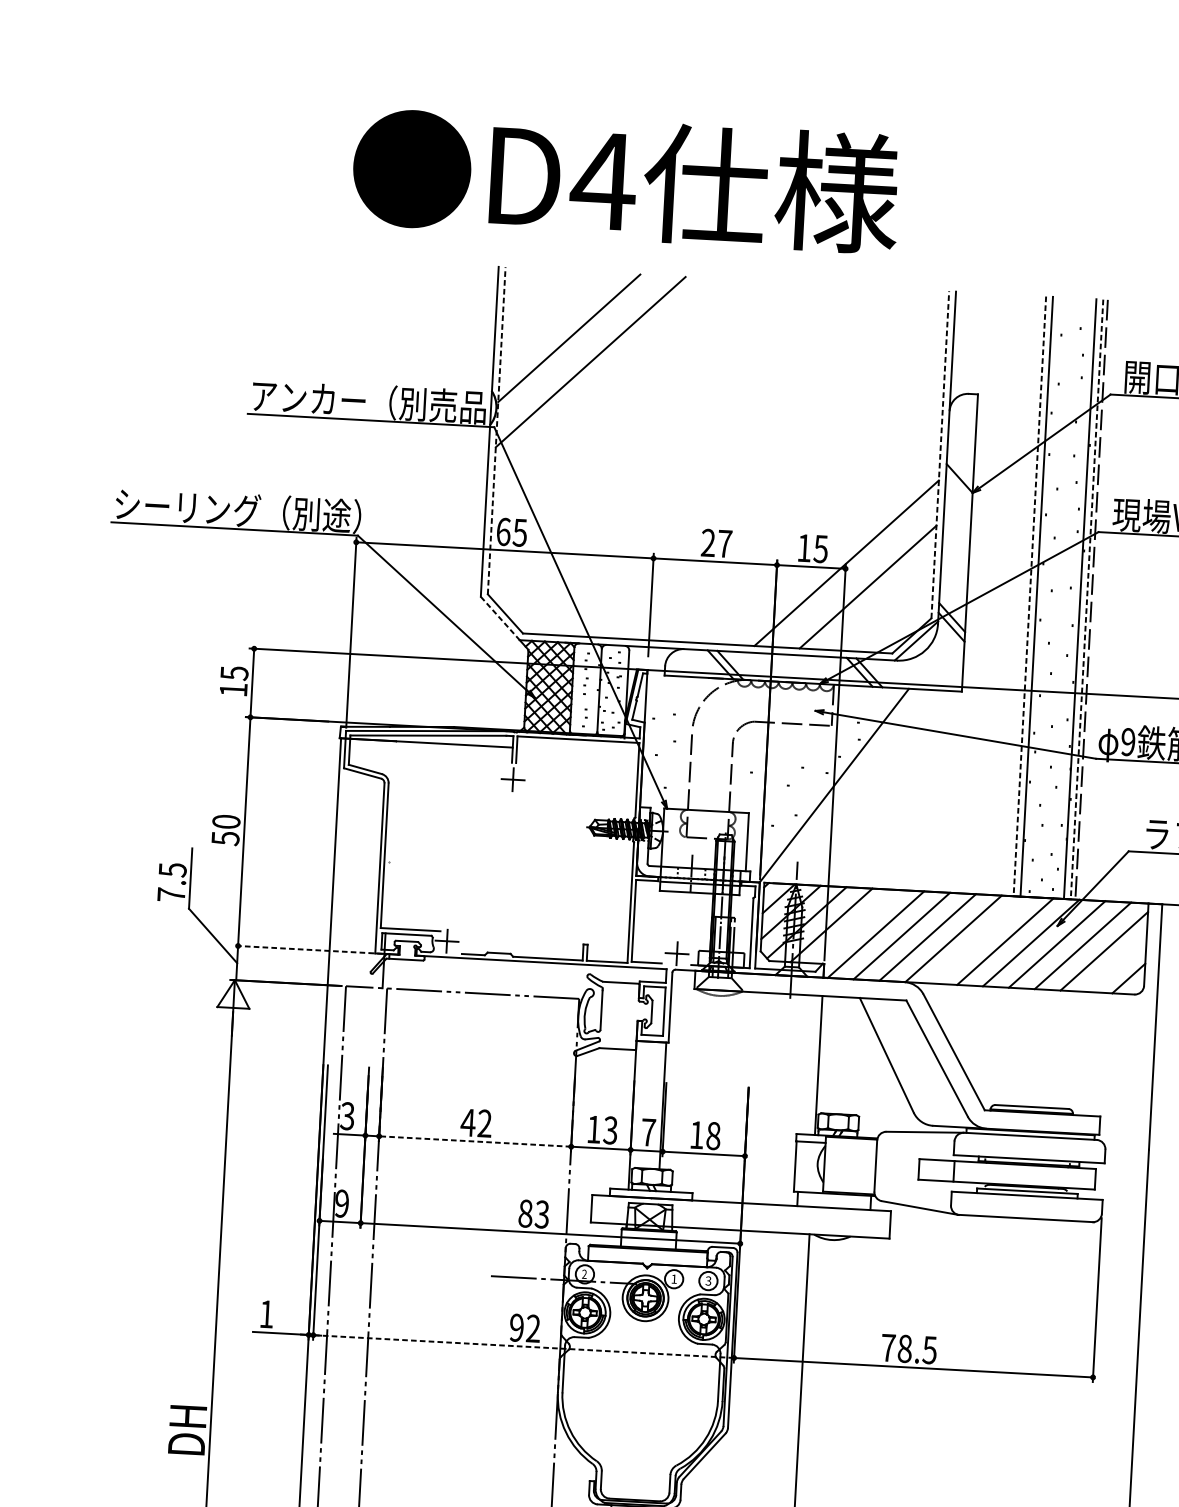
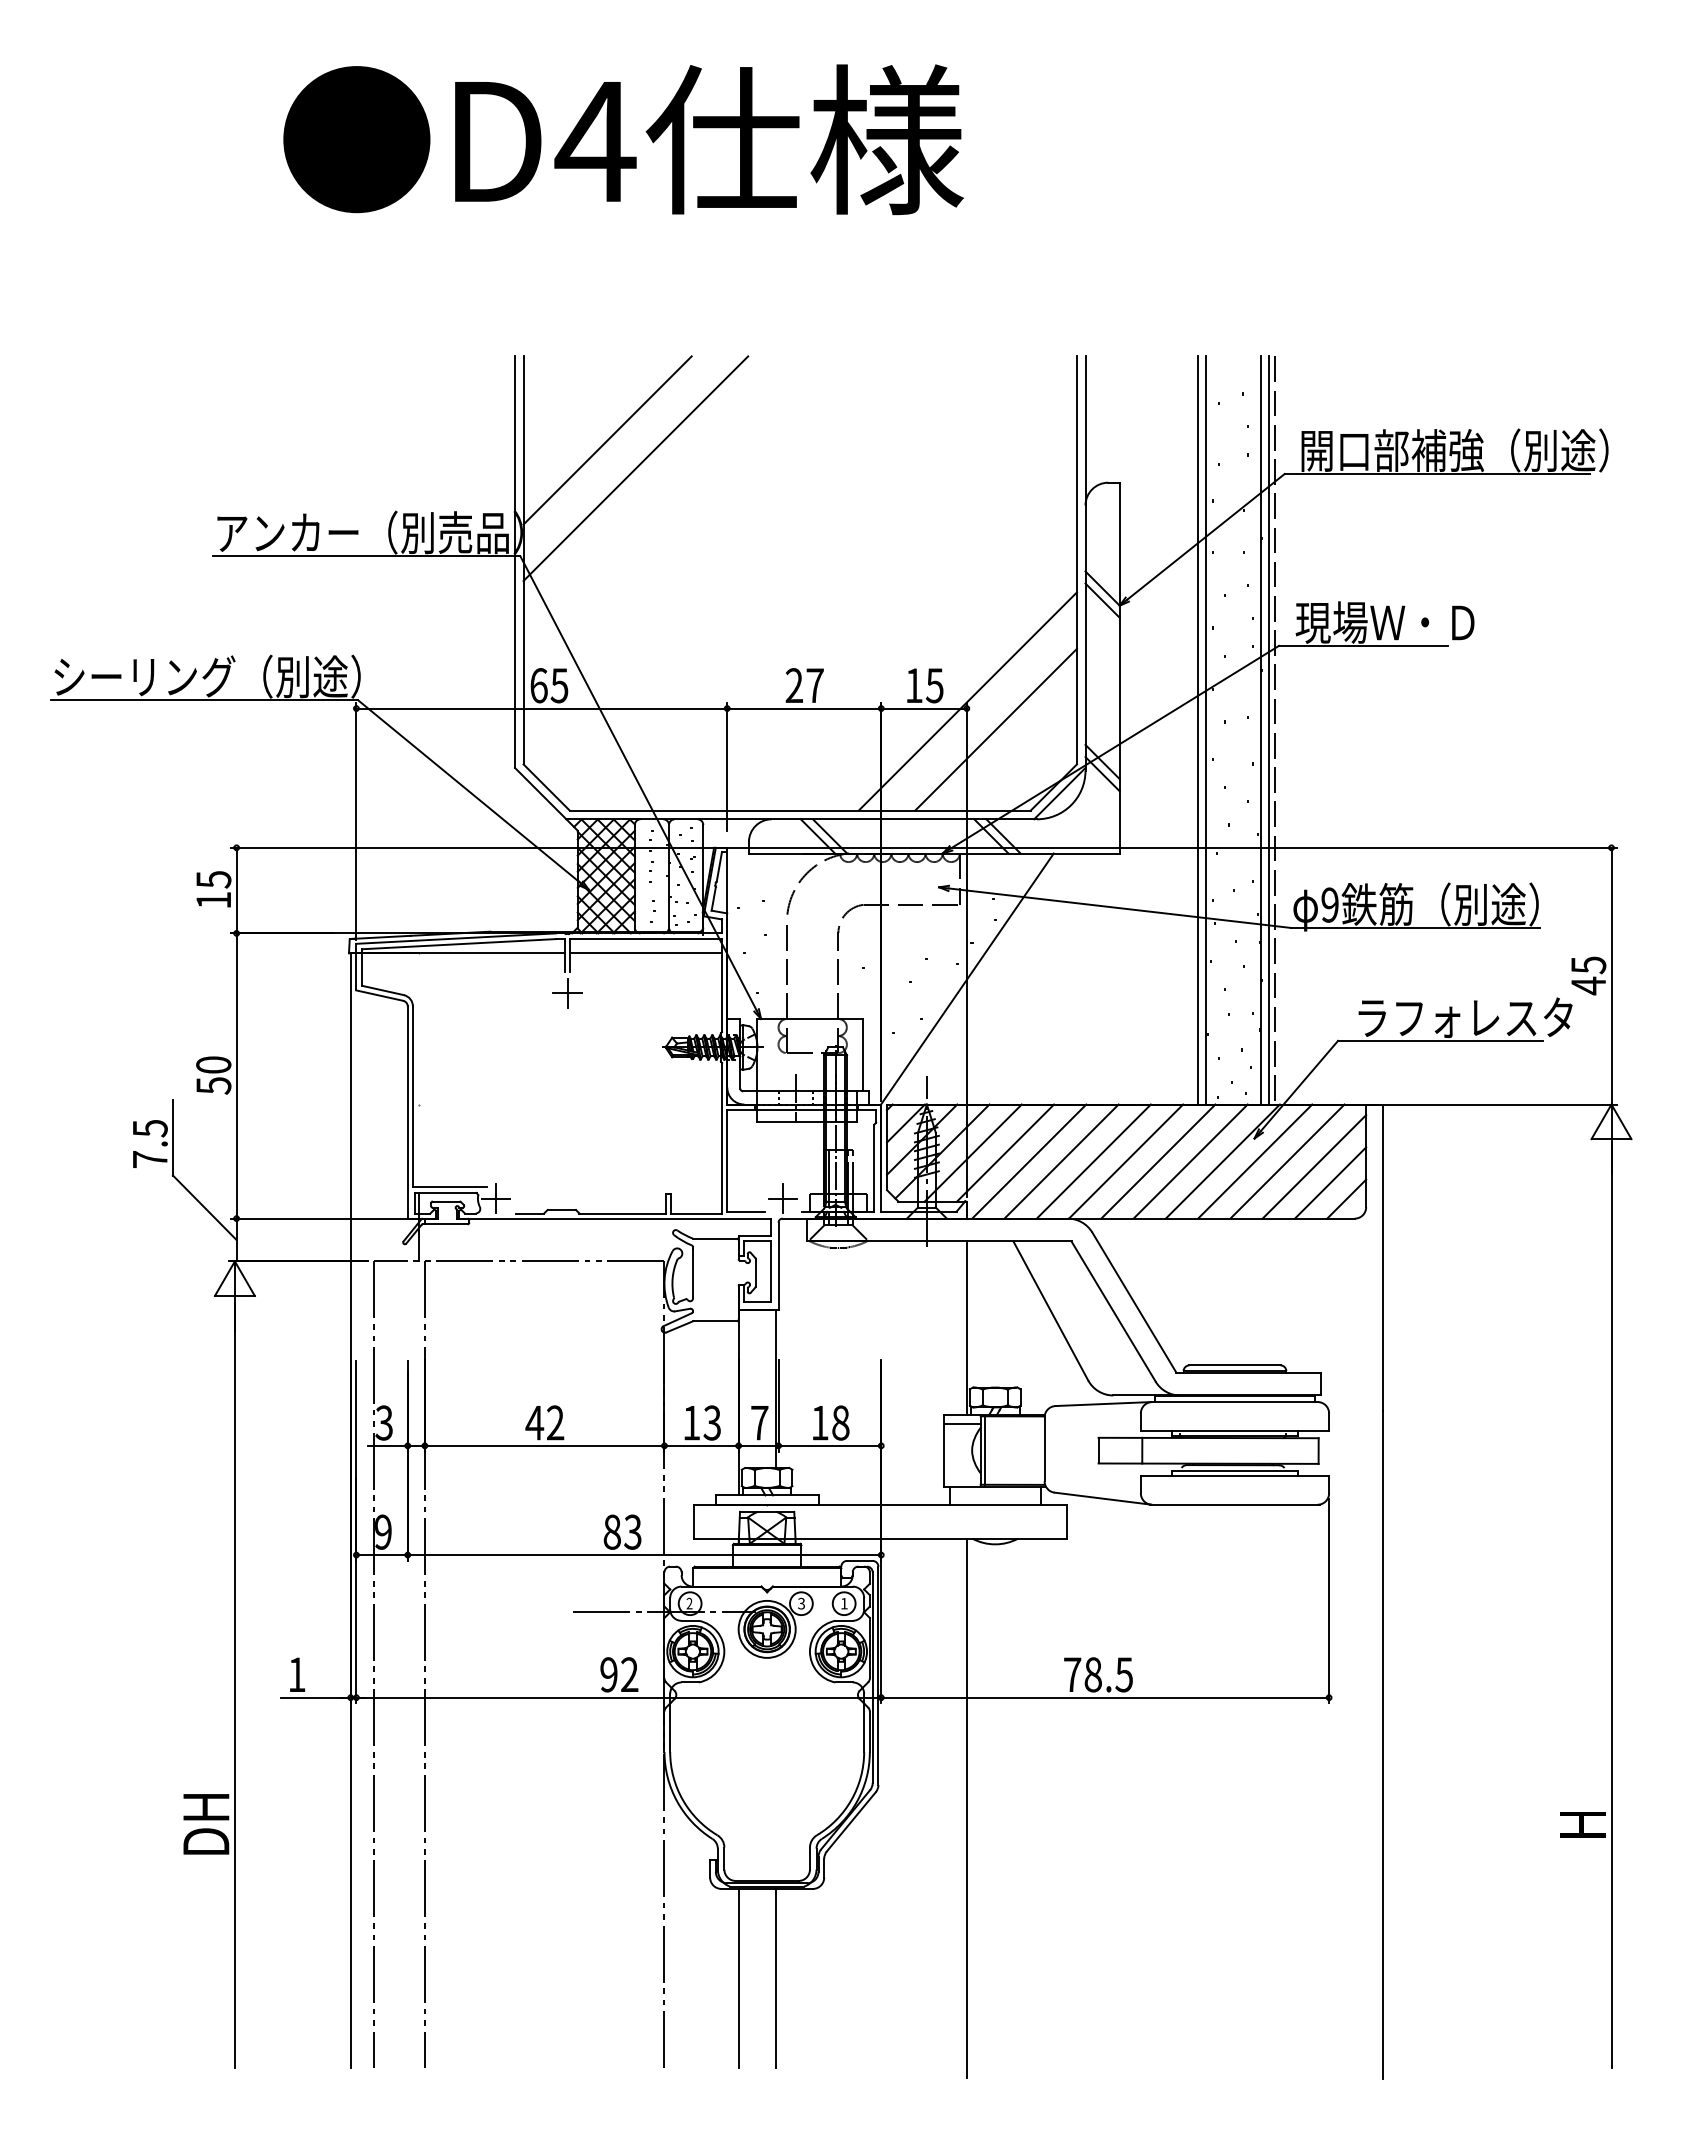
text: (625, 180) -> (623, 139), moved
line: (496, 430) -> (523, 559), dashed -> solid
line: (939, 454) -> (1076, 559), dashed -> solid
line: (959, 488) -> (1102, 600), added
line: (1029, 596) -> (1197, 730), dashed -> solid
line: (1087, 599) -> (1269, 730), dashed -> solid
line: (500, 618) -> (541, 793), dashed -> solid
line: (578, 751) -> (646, 953), added
line: (857, 926) -> (1005, 1152), added
line: (979, 940) -> (1158, 1161), added
line: (307, 949) -> (323, 1218), dashed -> solid
line: (1116, 964) -> (1330, 1182), added
line: (475, 1141) -> (544, 1445), dashed -> solid
line: (827, 1164) -> (984, 1450), added
text: (674, 1279) -> (801, 1603), 1 -> 3
text: (707, 1280) -> (843, 1603), 3 -> 1
line: (523, 1346) -> (618, 1697), dashed -> solid

